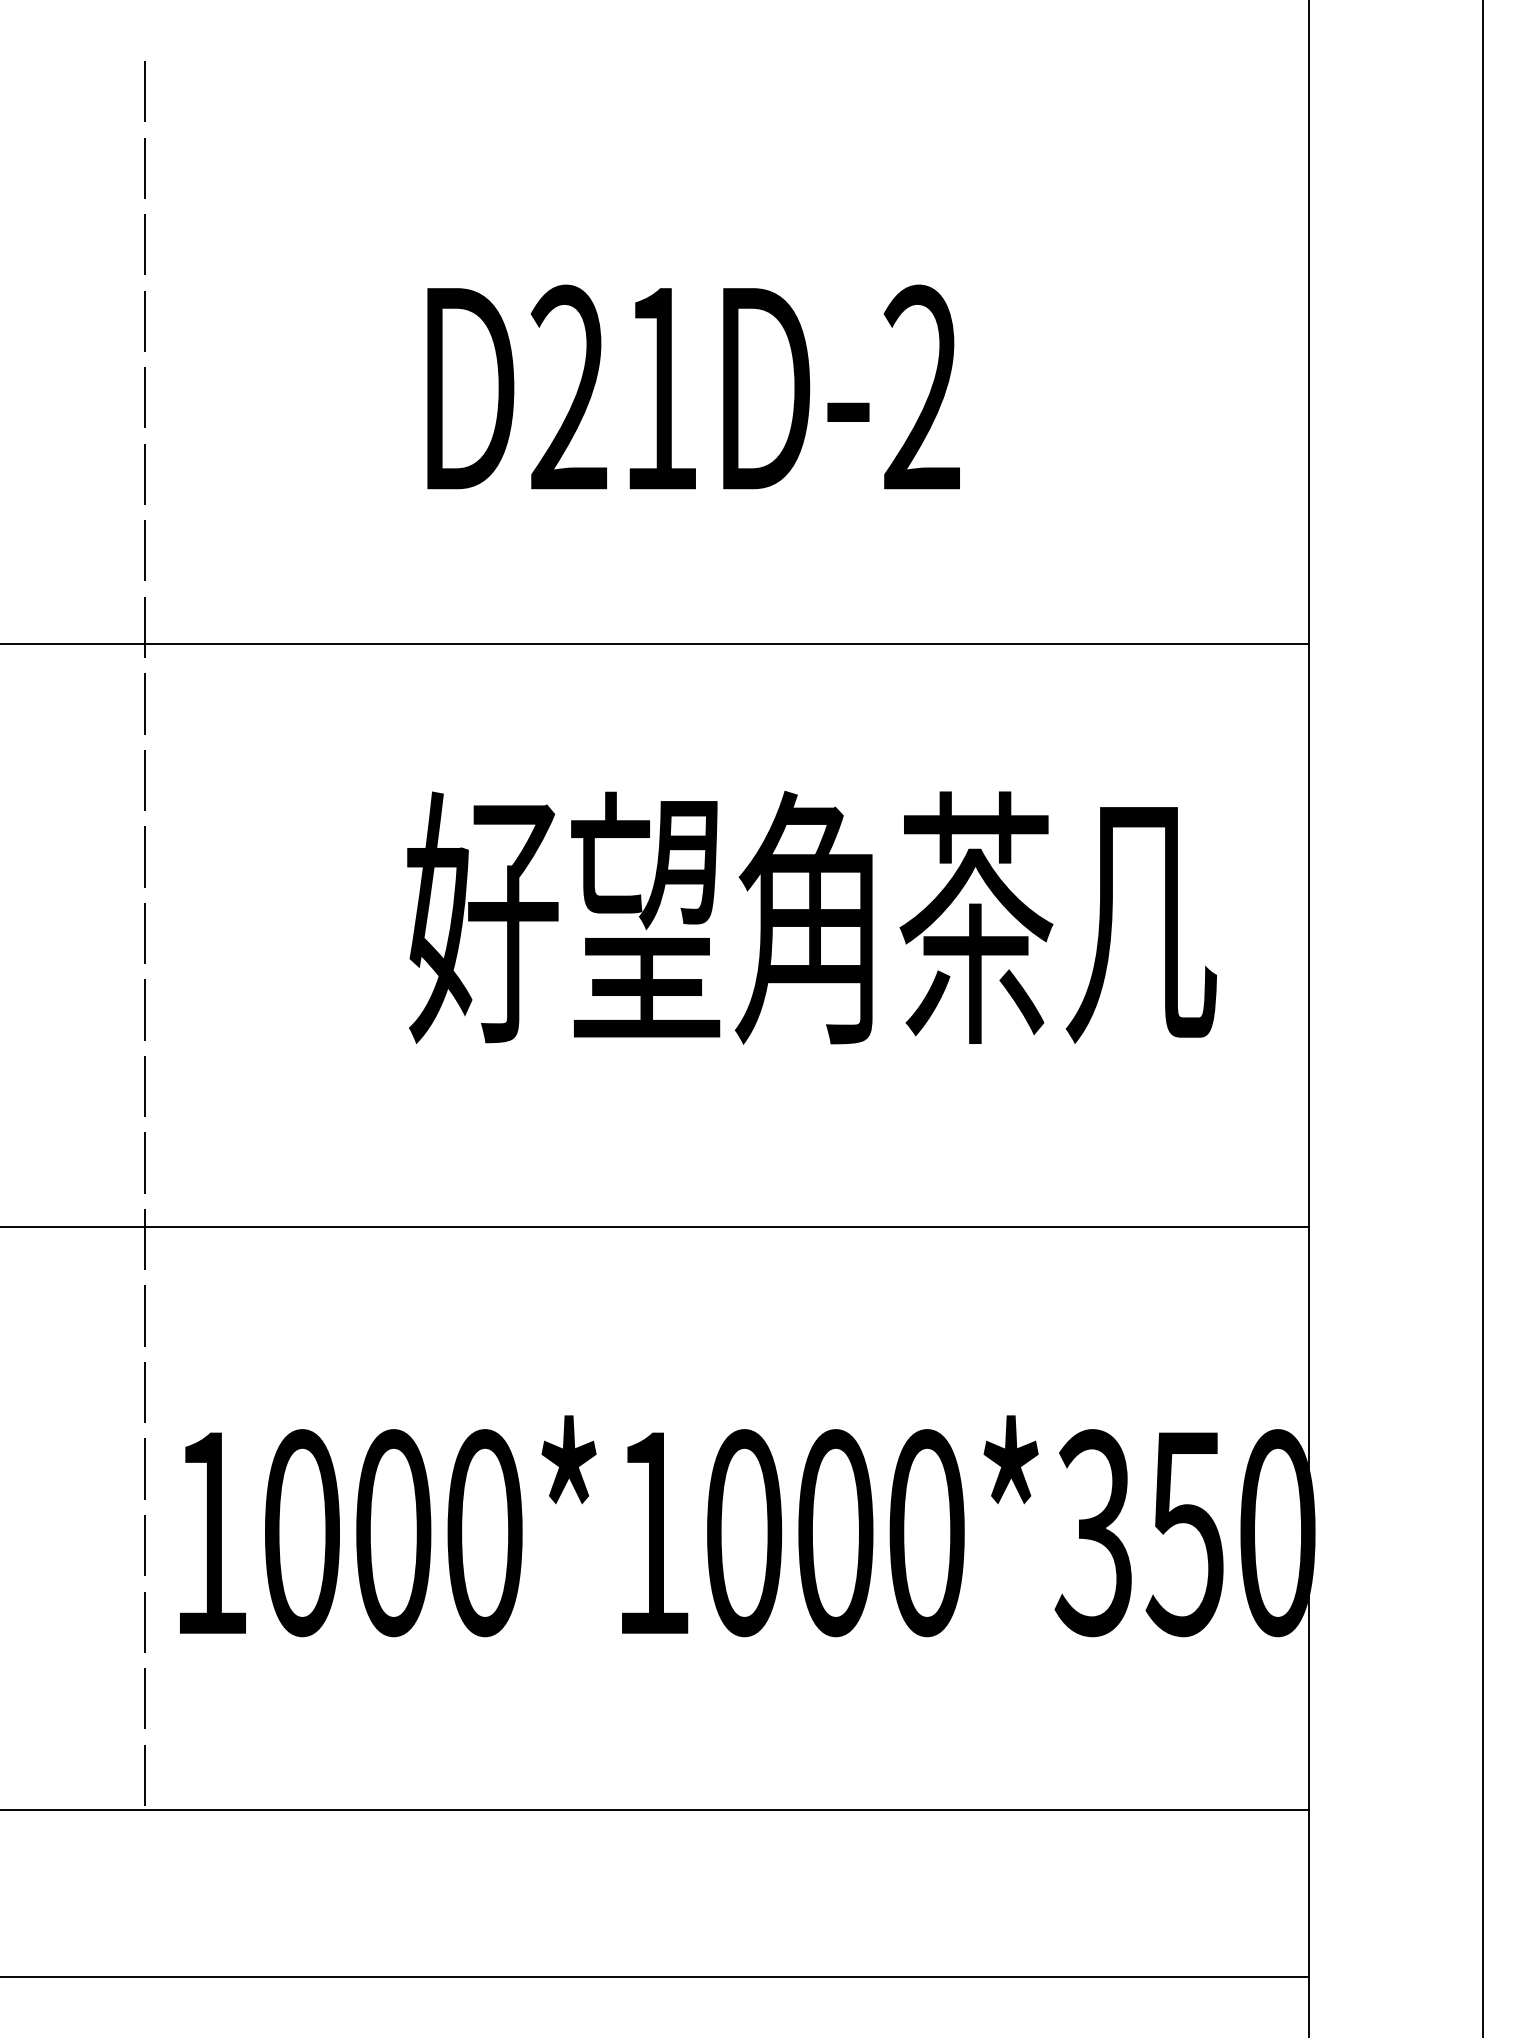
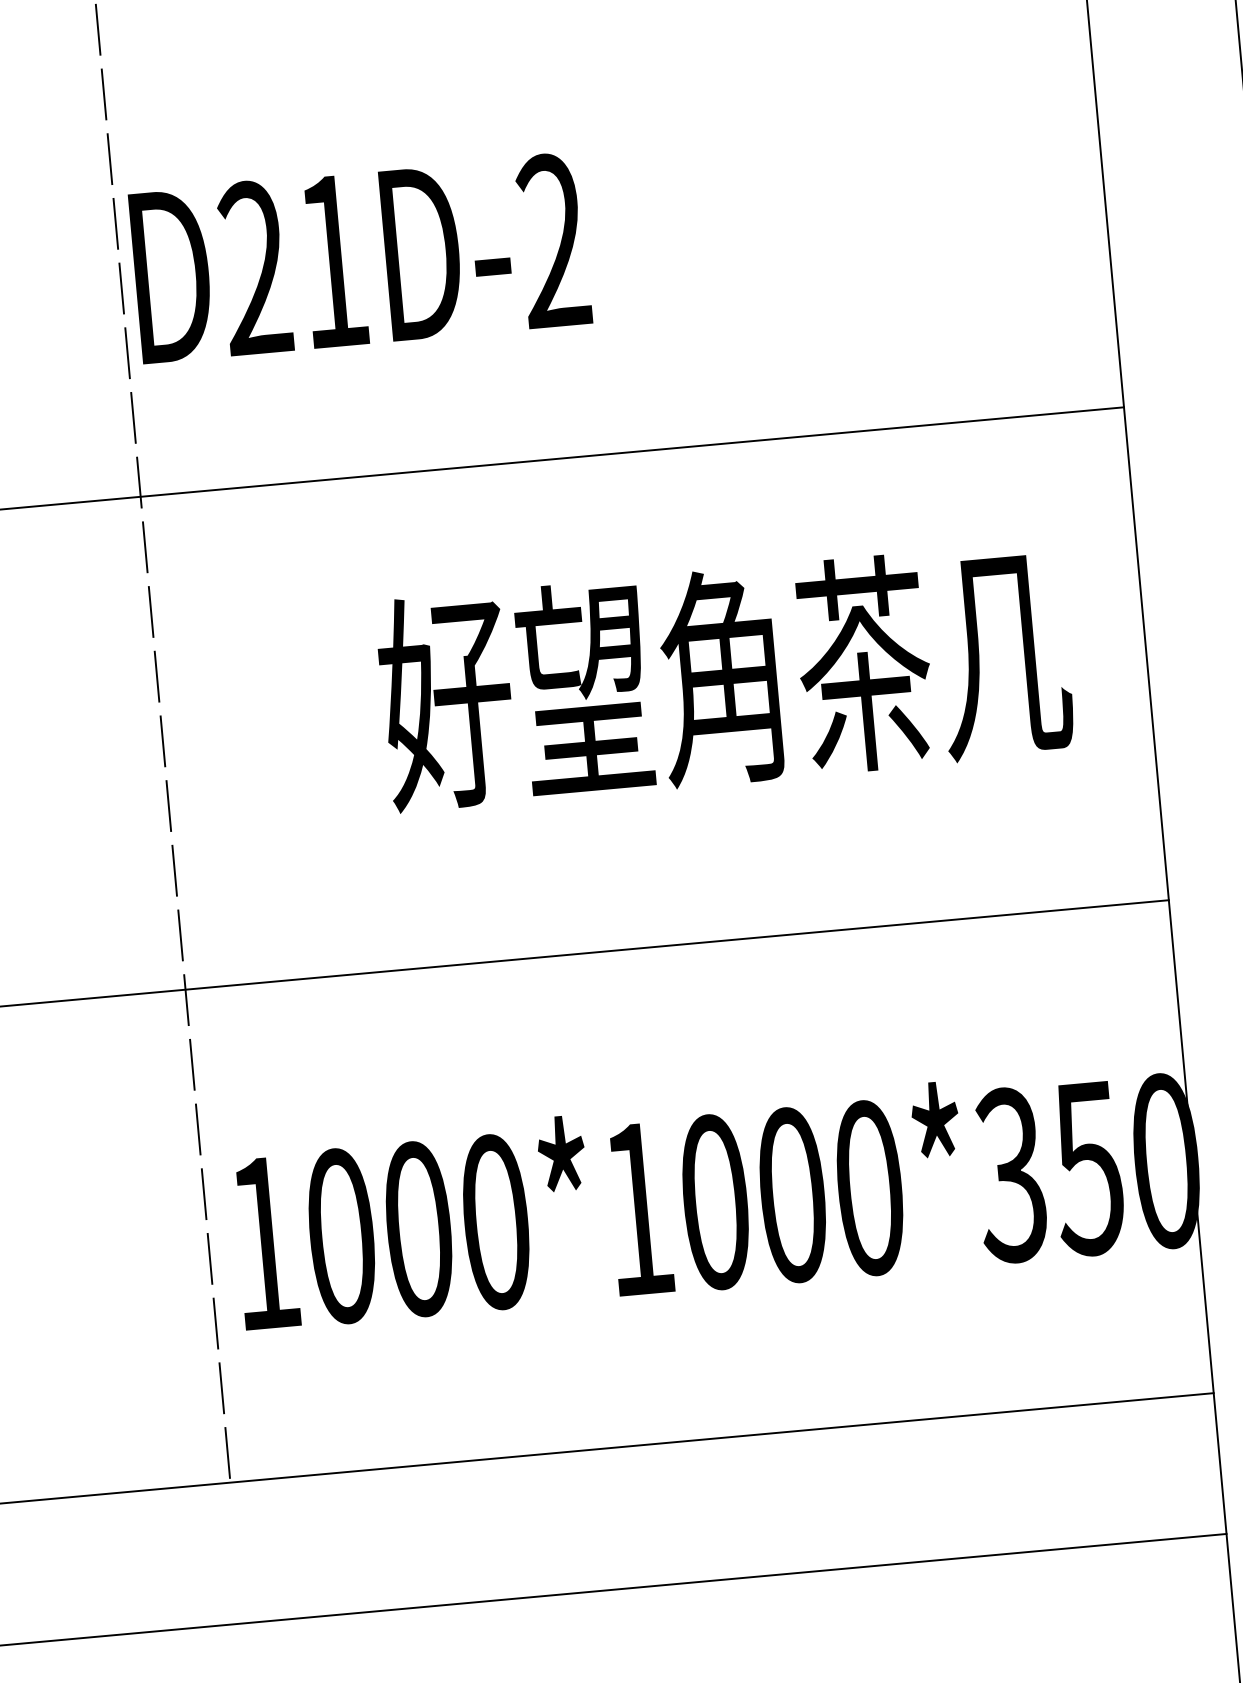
text: (693, 386) -> (360, 257), moved

